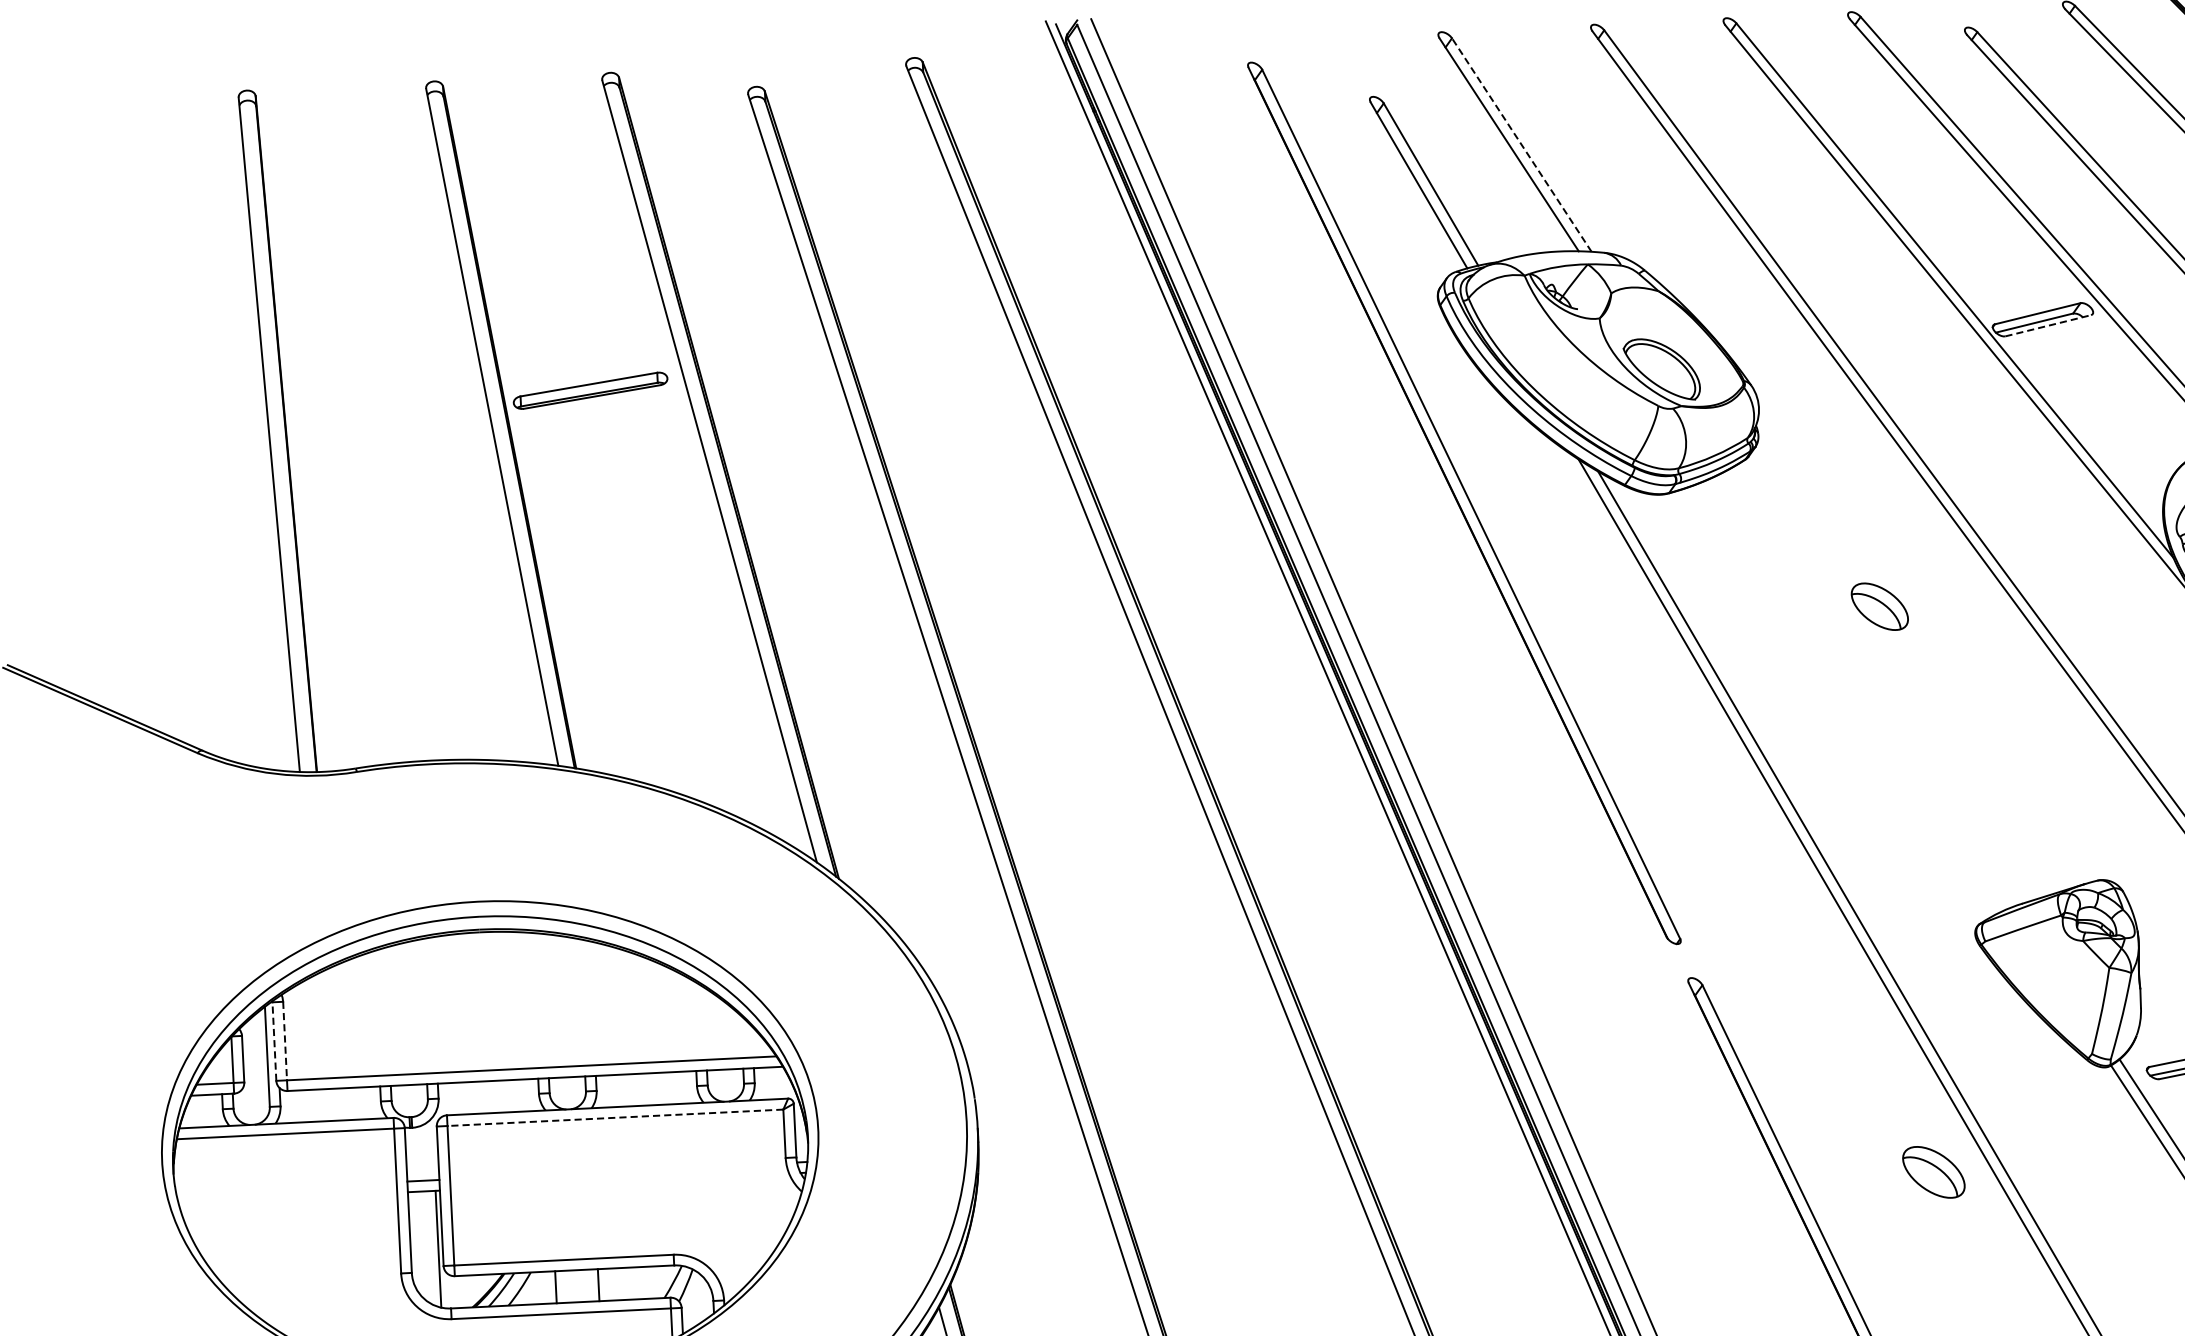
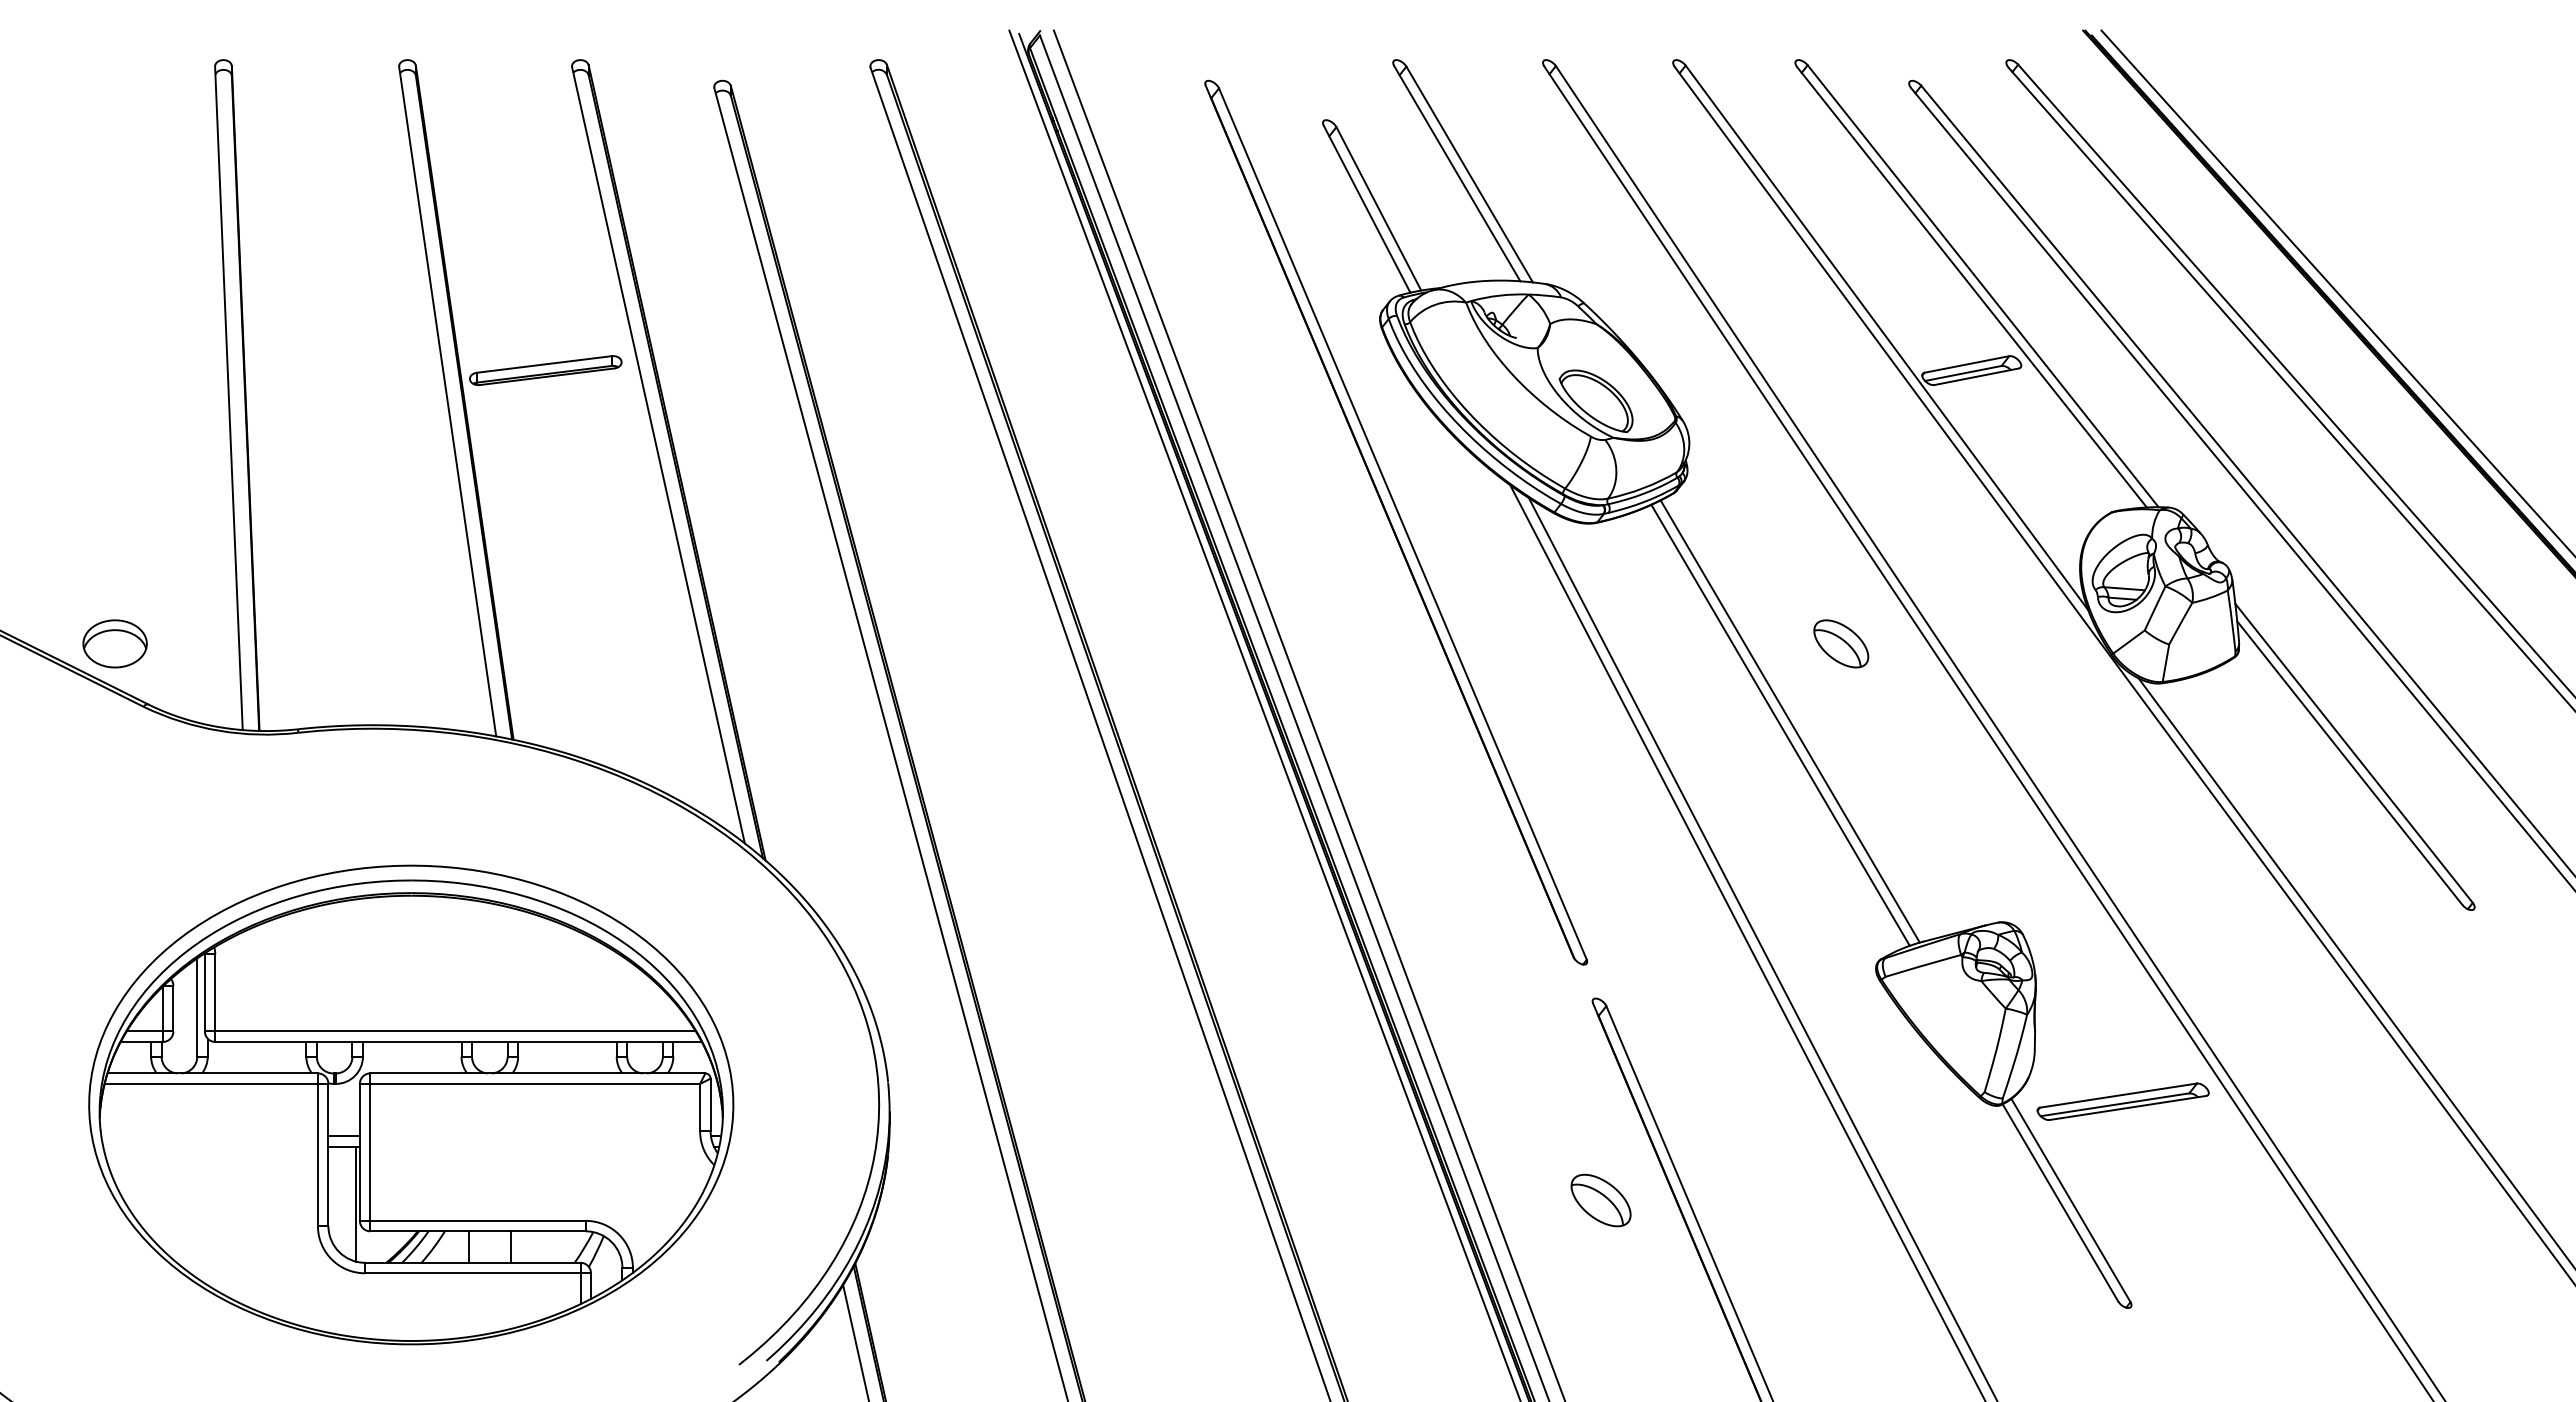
line: (1521, 145) -> (1469, 174), dashed -> solid
line: (2049, 325) -> (1977, 376), dashed -> solid
part: (1880, 606) -> (1841, 643), moved
line: (1874, 686) -> (1789, 721), added
line: (1865, 689) -> (1780, 724), added
part: (164, 690) -> (114, 643), added
line: (285, 1040) -> (215, 992), dashed -> solid
line: (274, 1041) -> (204, 992), dashed -> solid
line: (615, 1117) -> (535, 1083), dashed -> solid
part: (1933, 1172) -> (1600, 1200), moved

